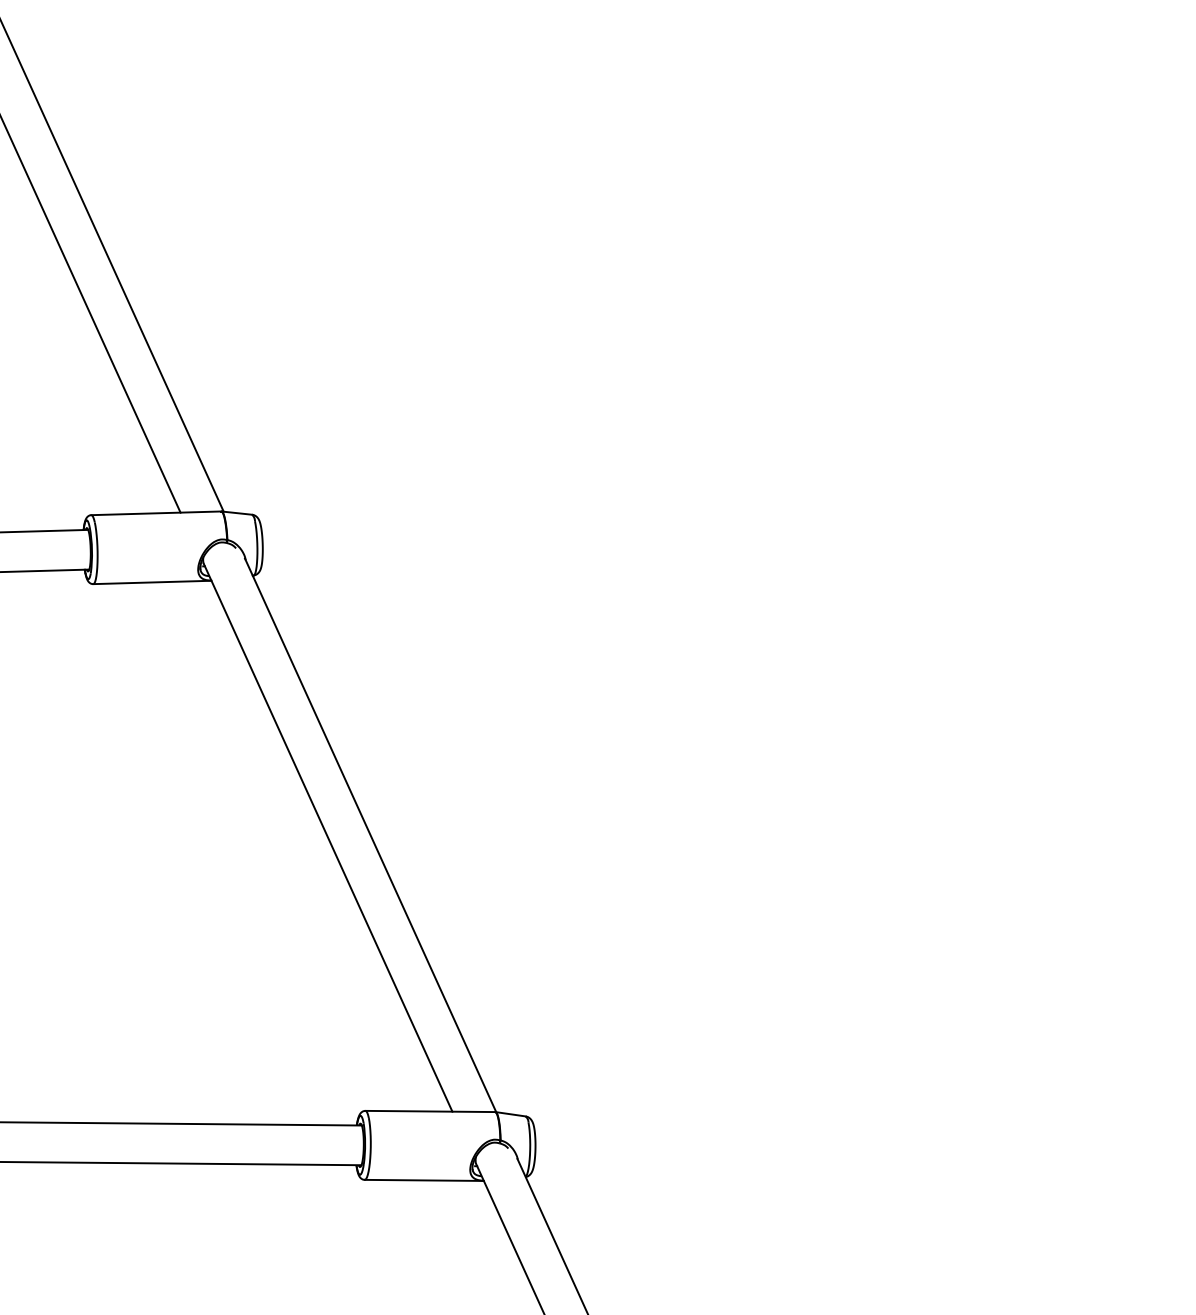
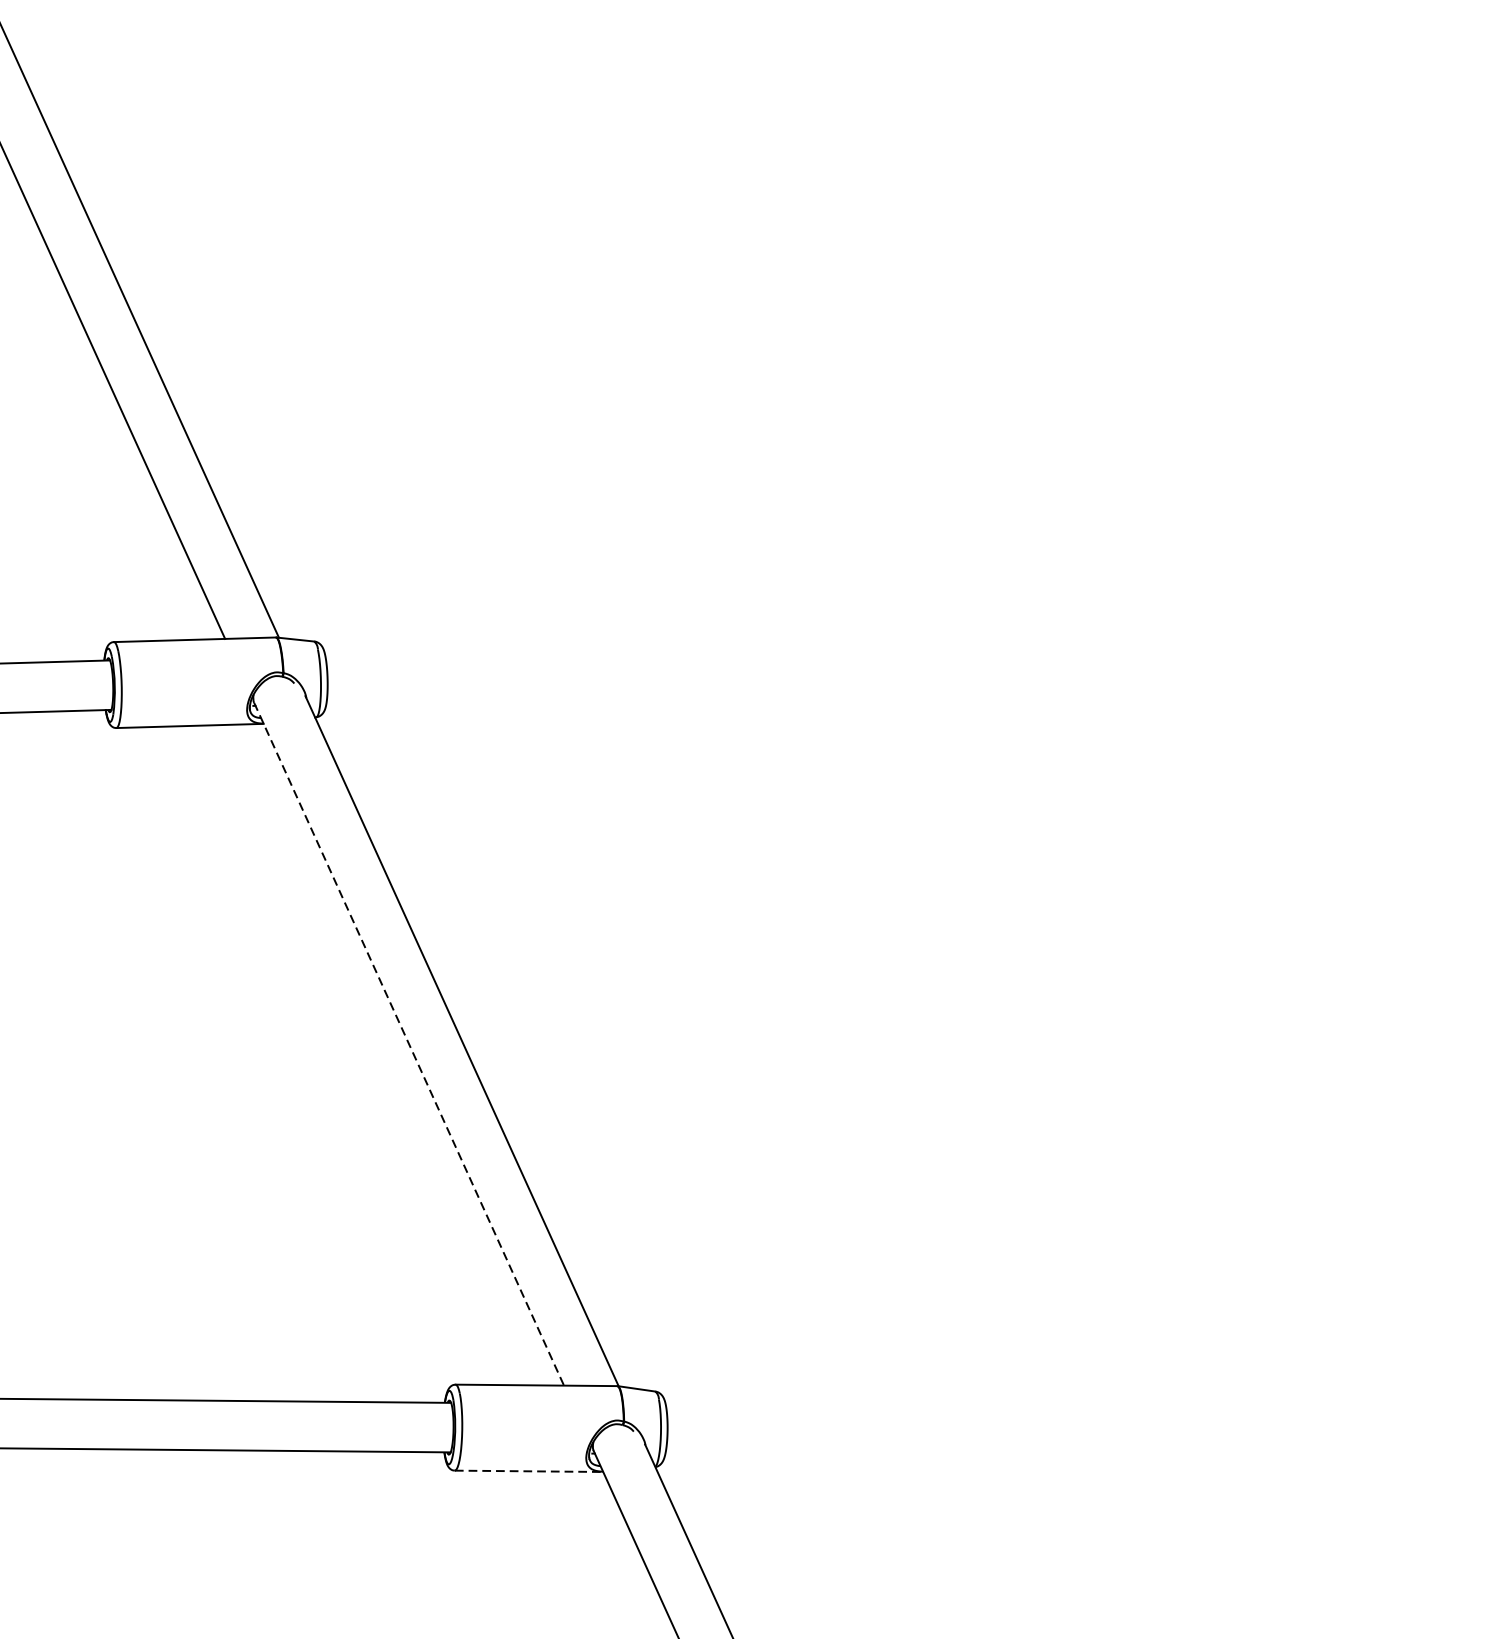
line: (328, 837) -> (409, 1043), solid -> dashed
line: (424, 1180) -> (529, 1471), solid -> dashed

